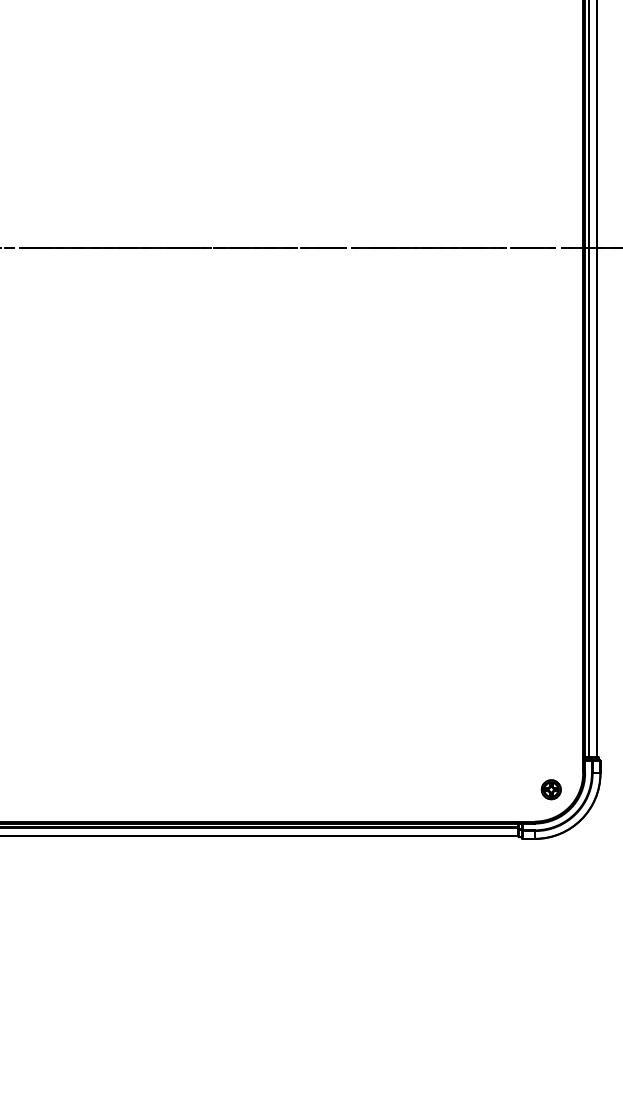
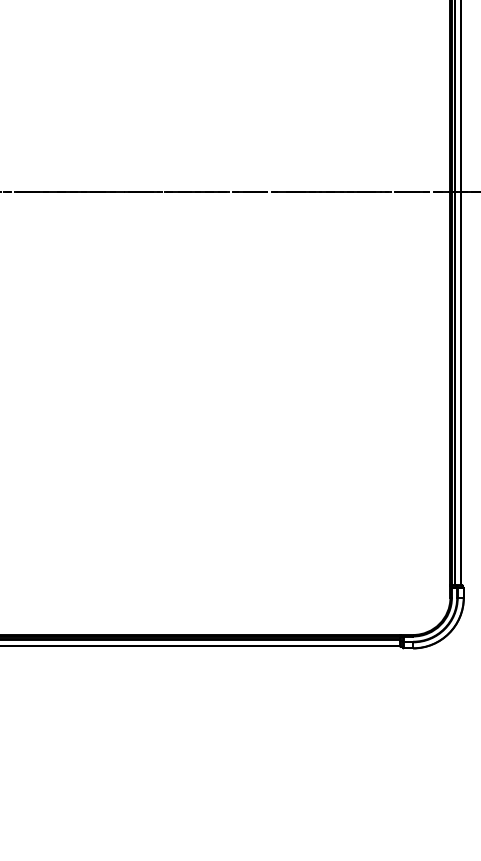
part: (550, 789) -> (425, 610), removed

